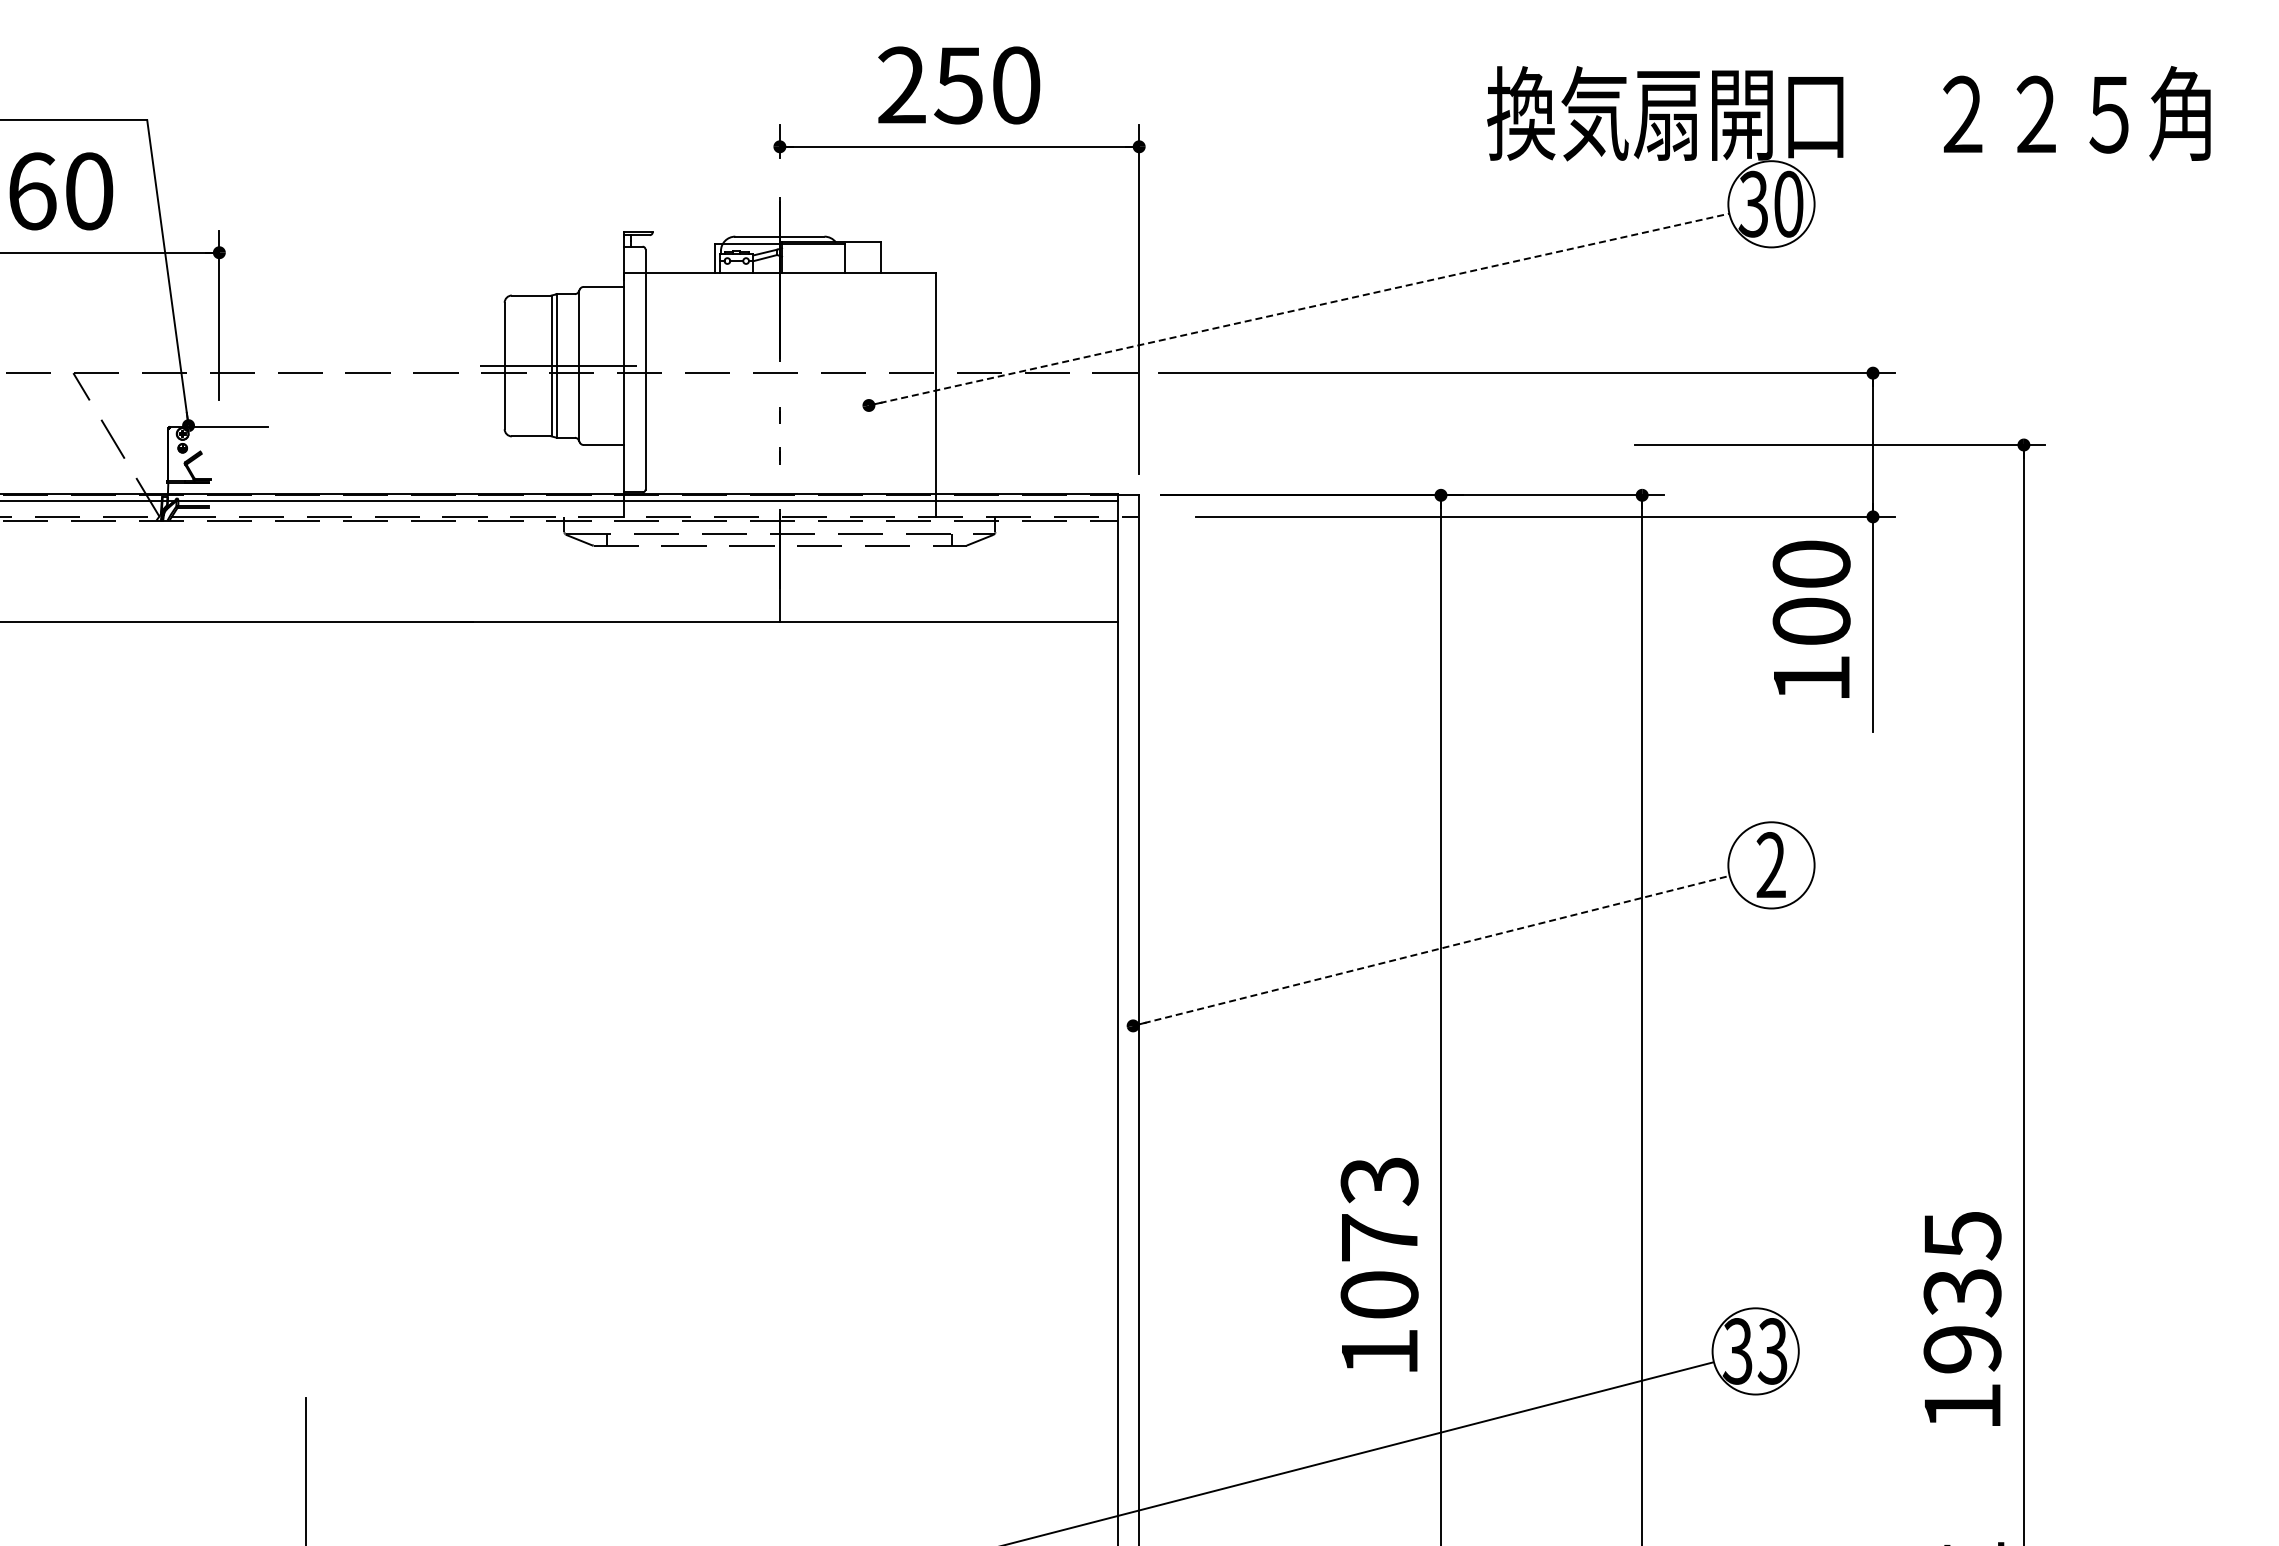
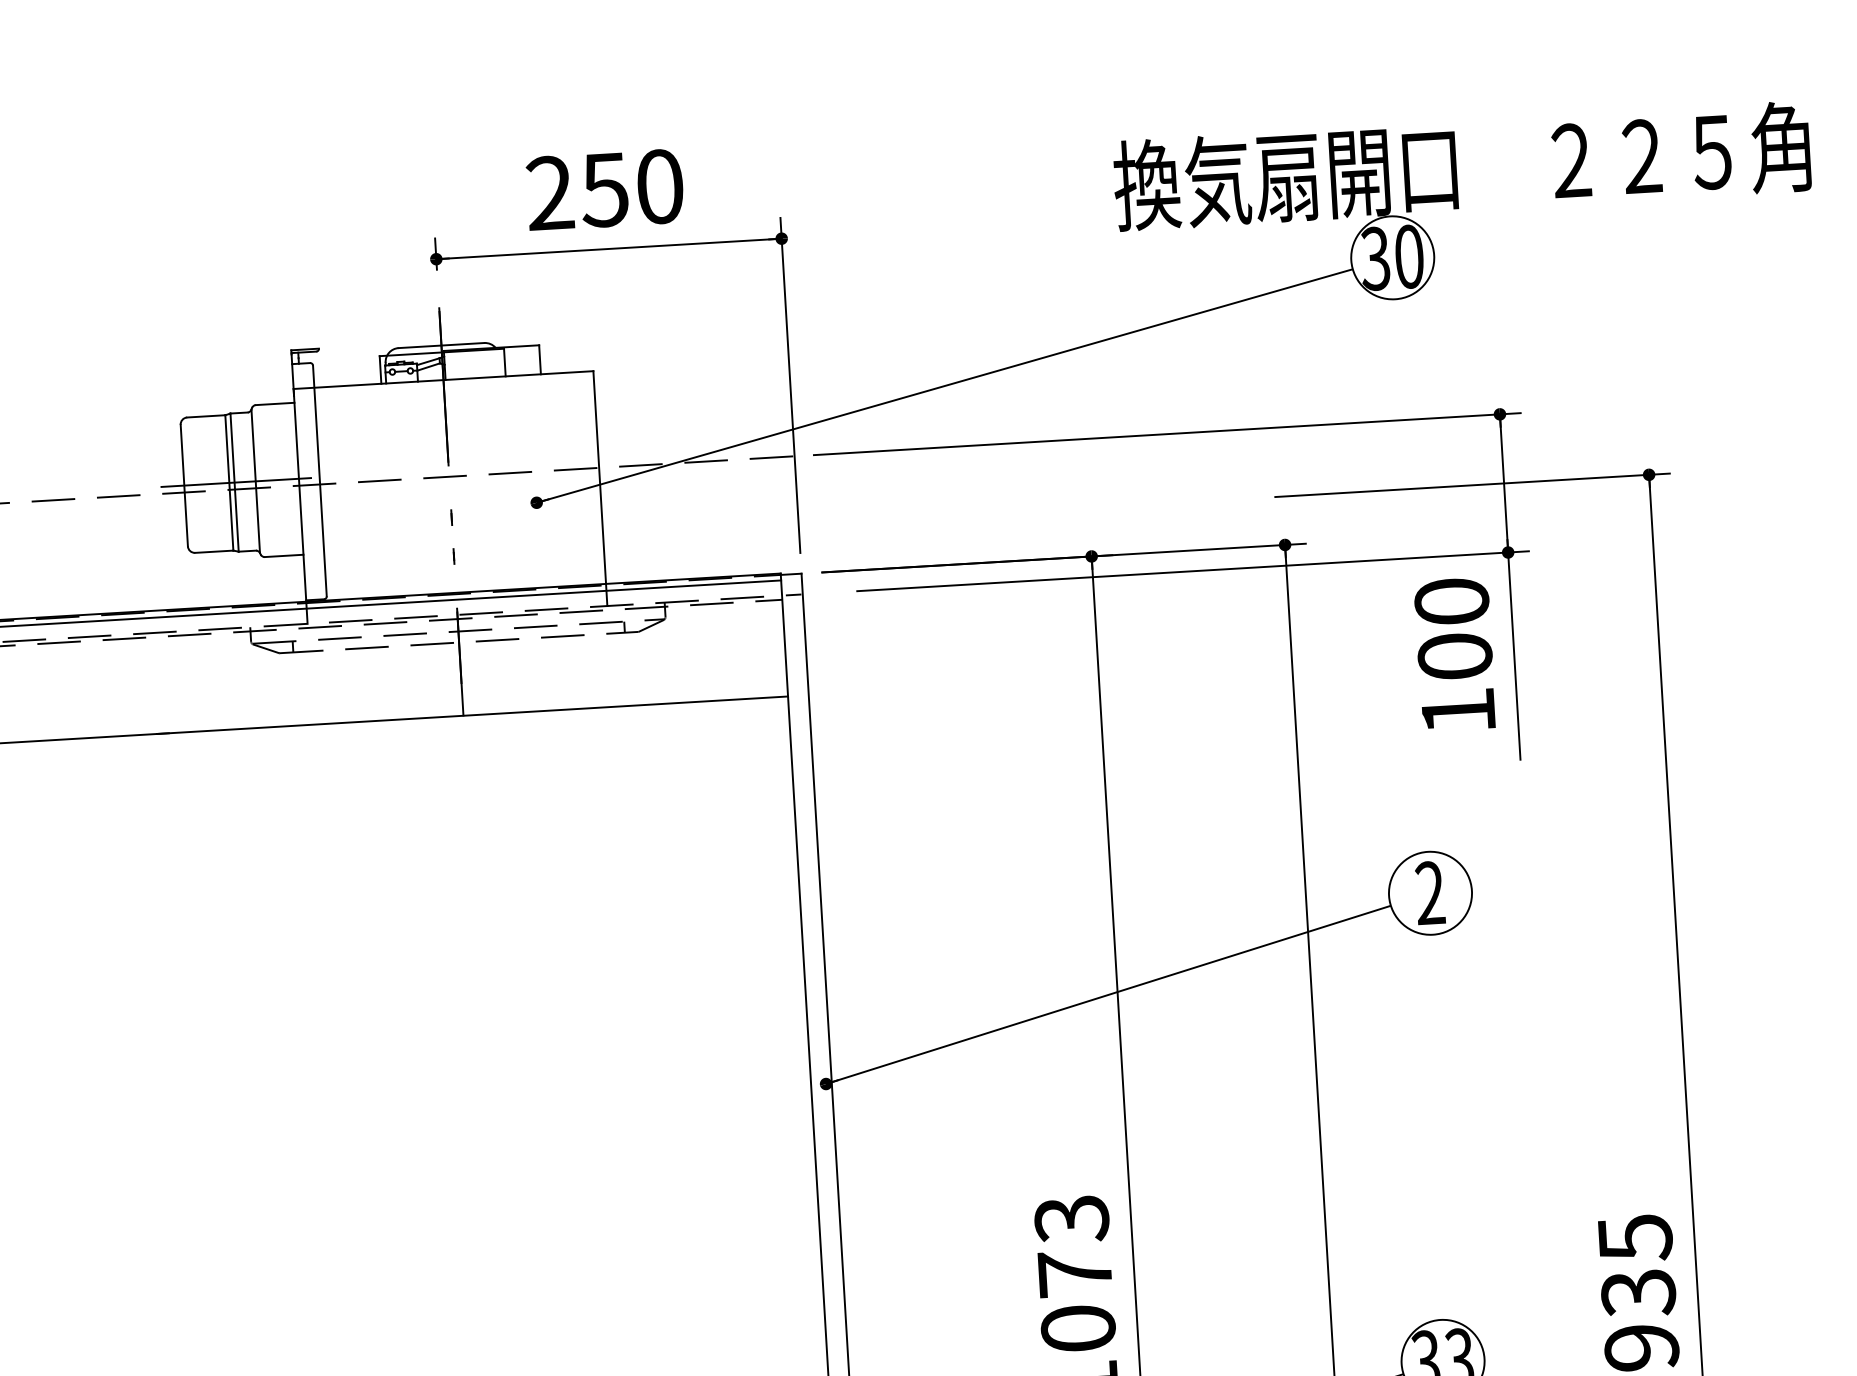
line: (1299, 309) -> (945, 385), dashed -> solid
line: (1431, 950) -> (1108, 994), dashed -> solid

